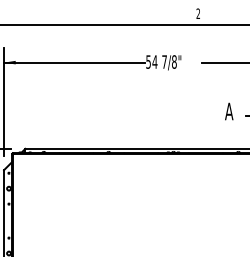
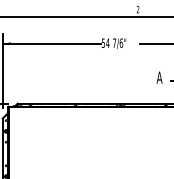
text: (173, 61) -> (120, 42), 7/8" -> 7/6"

